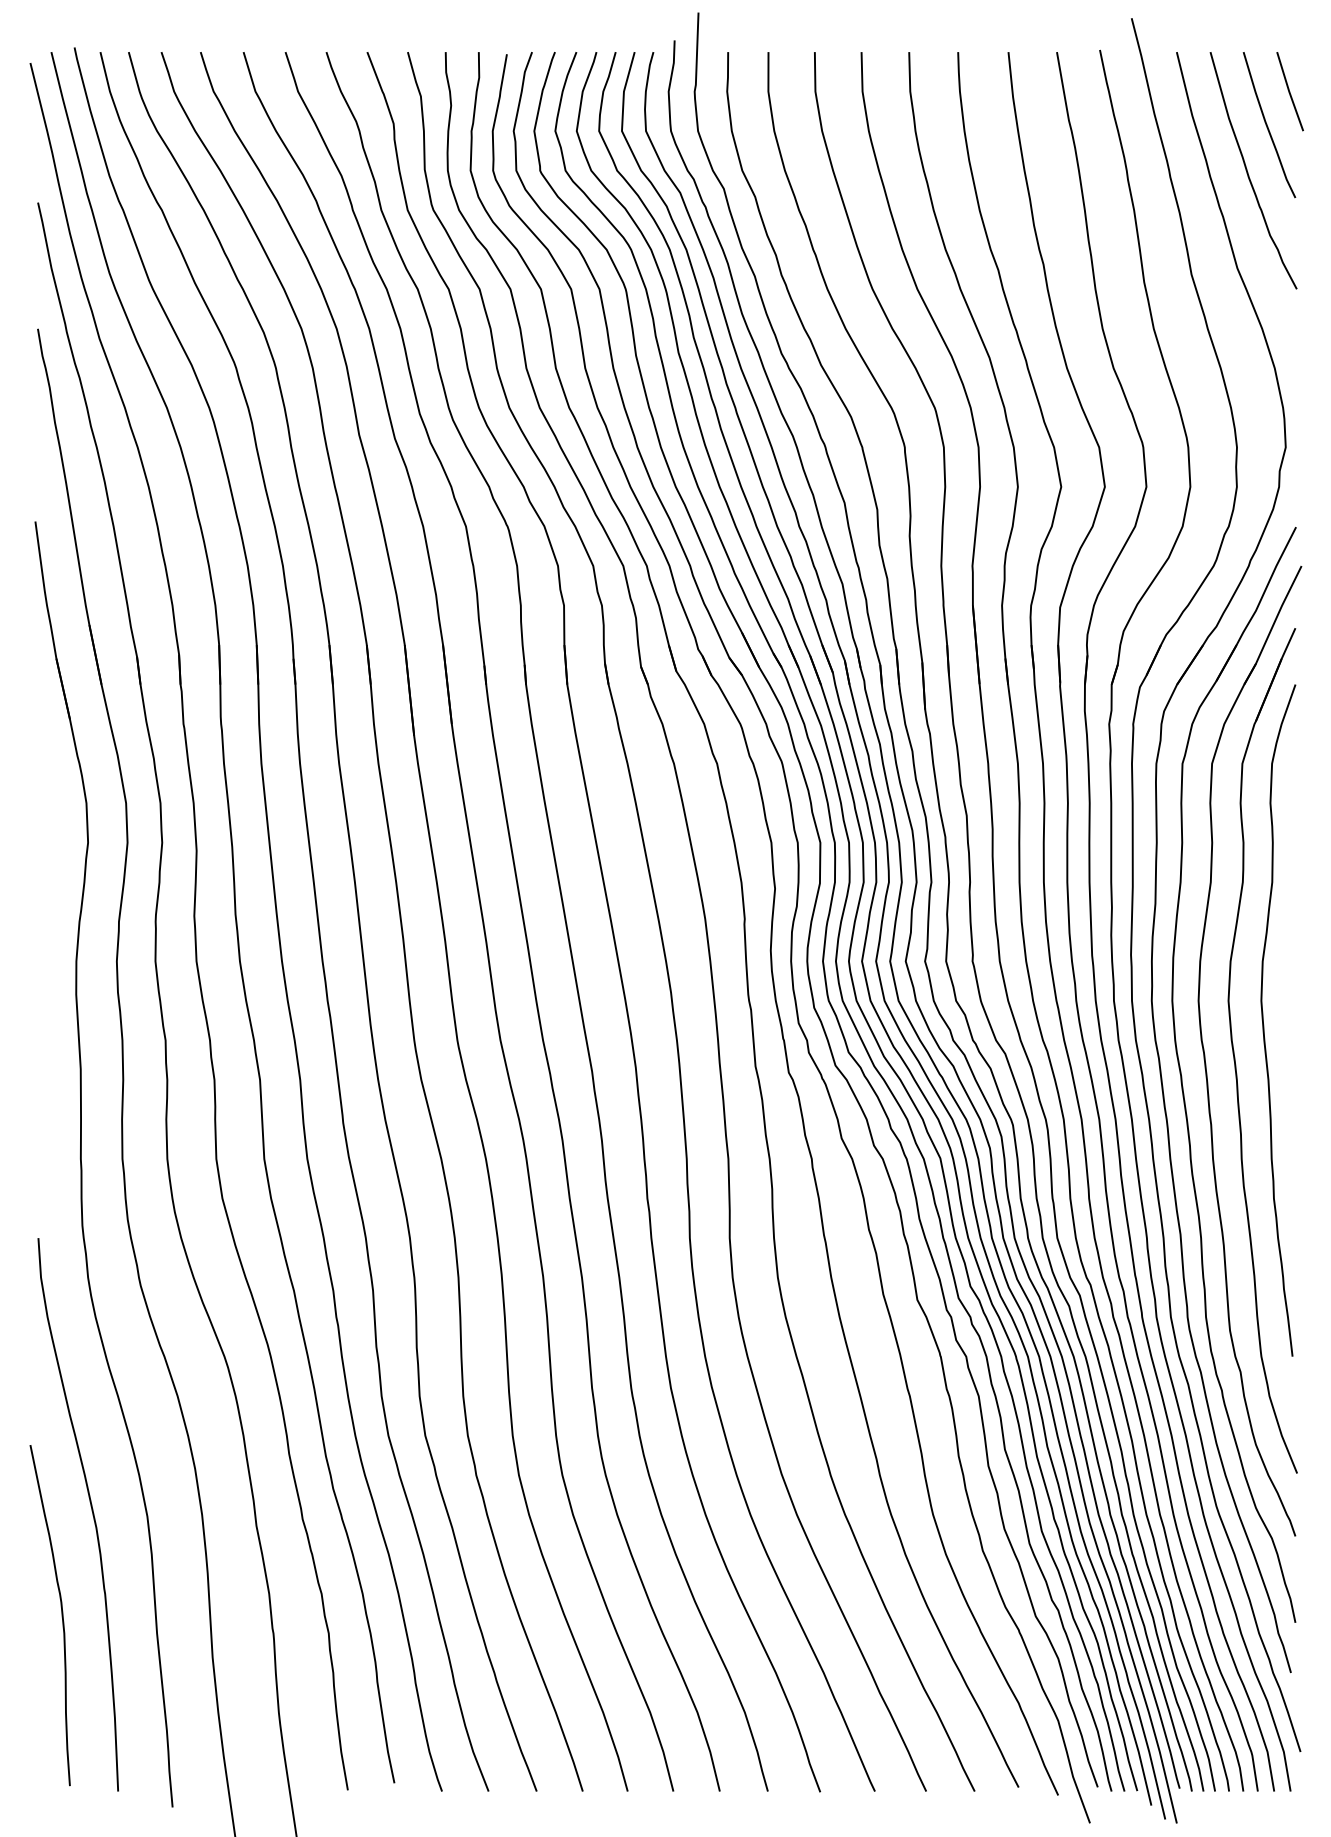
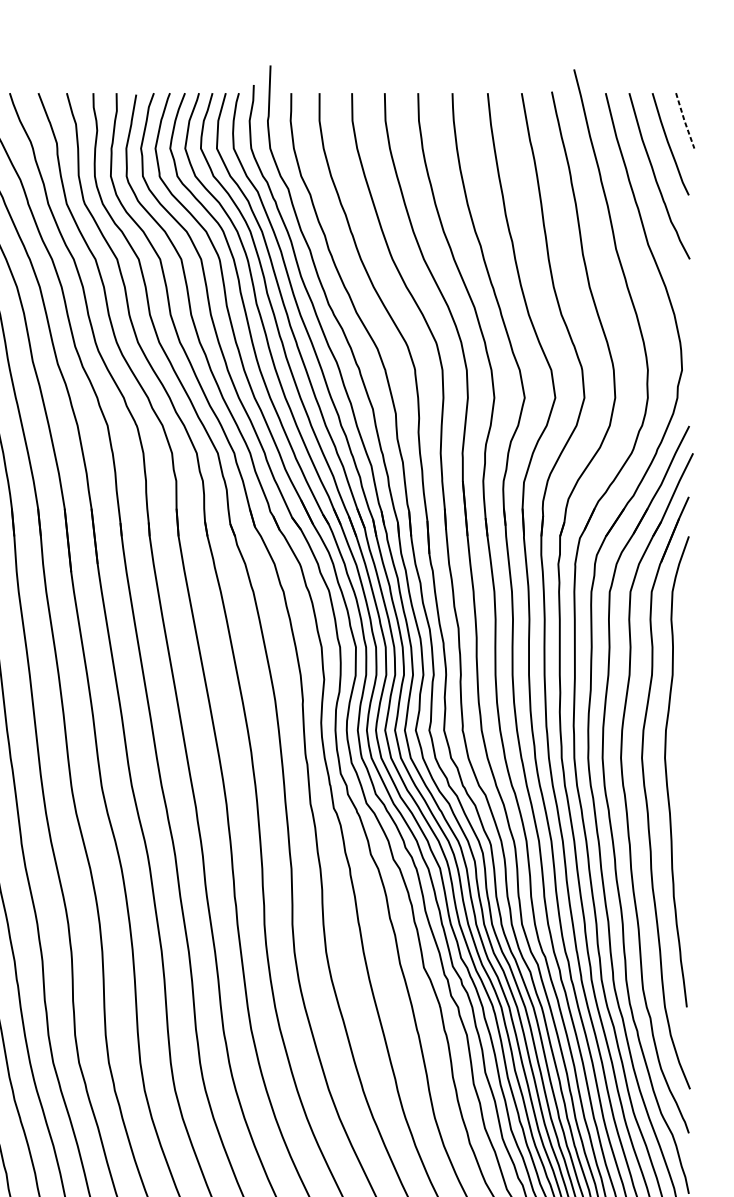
line: (1289, 91) -> (684, 120), solid -> dashed

